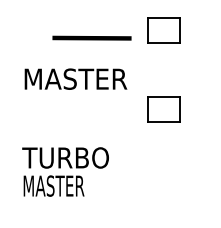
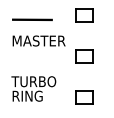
line: (92, 37) -> (32, 19), moved
text: (53, 184) -> (27, 95), MASTER -> RING
part: (163, 188) -> (84, 97), added

